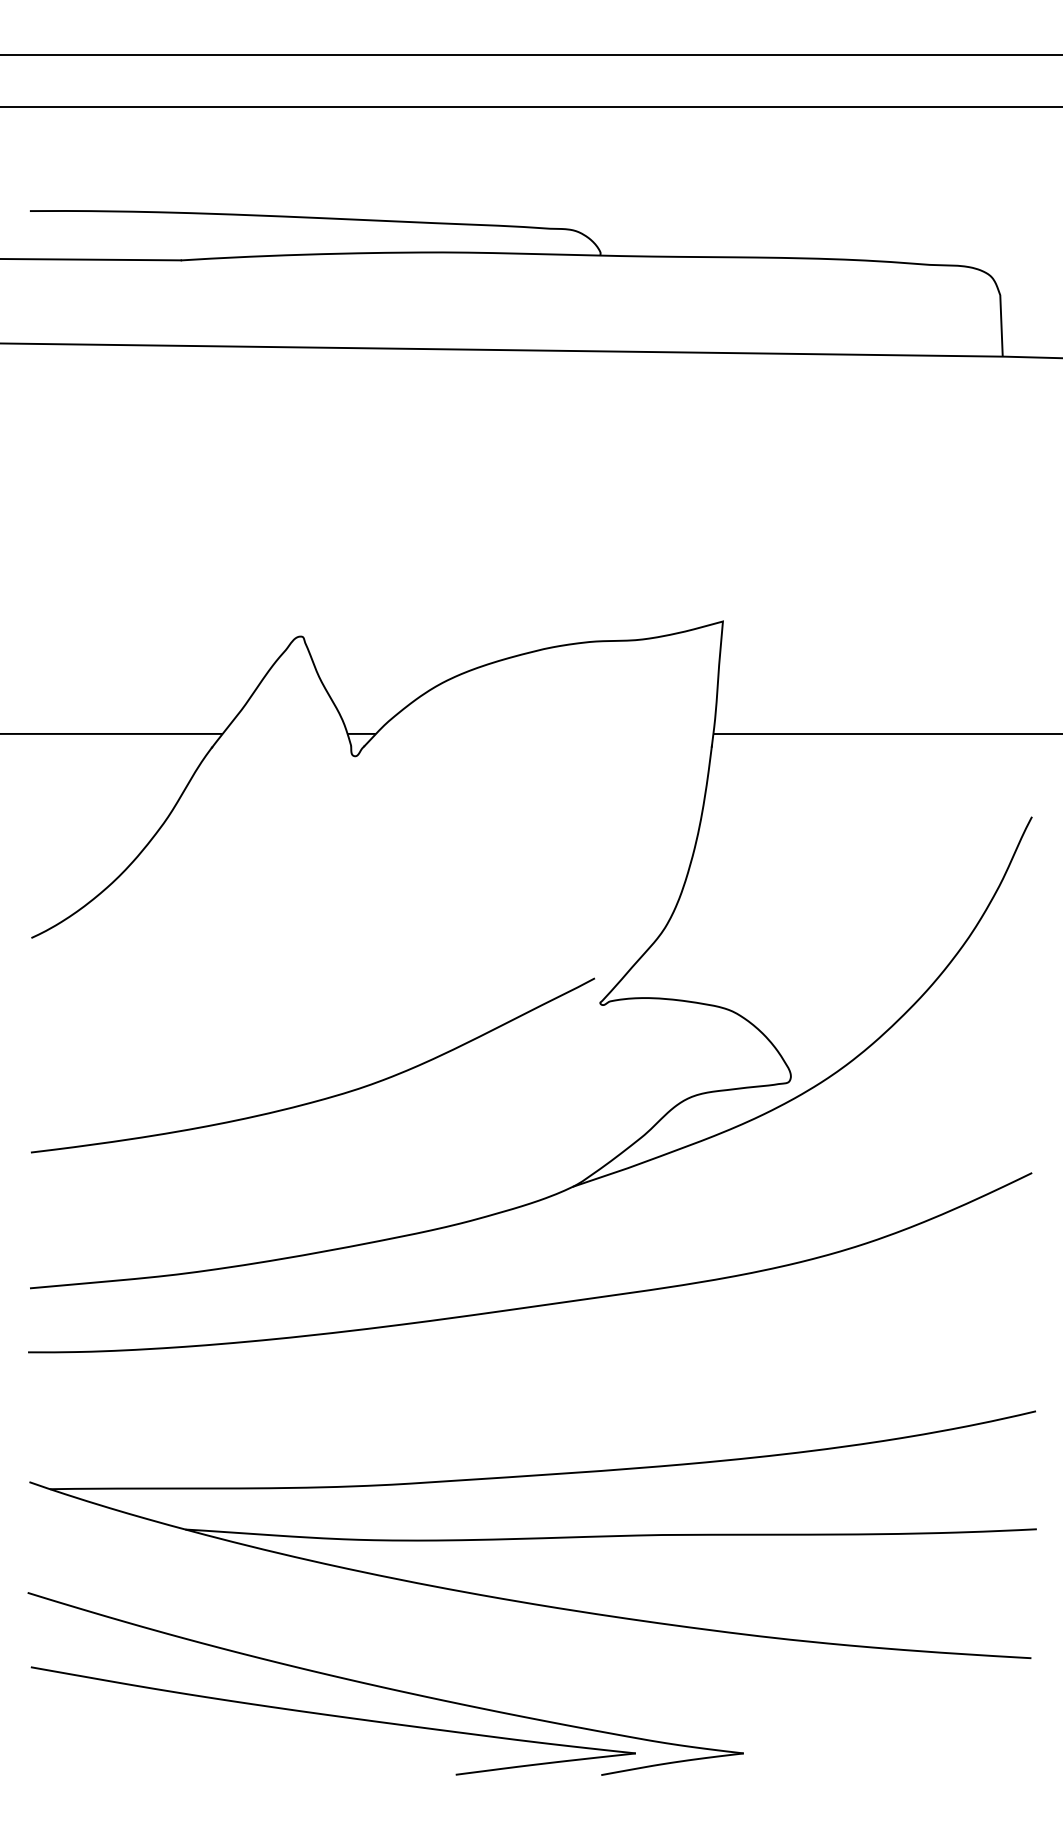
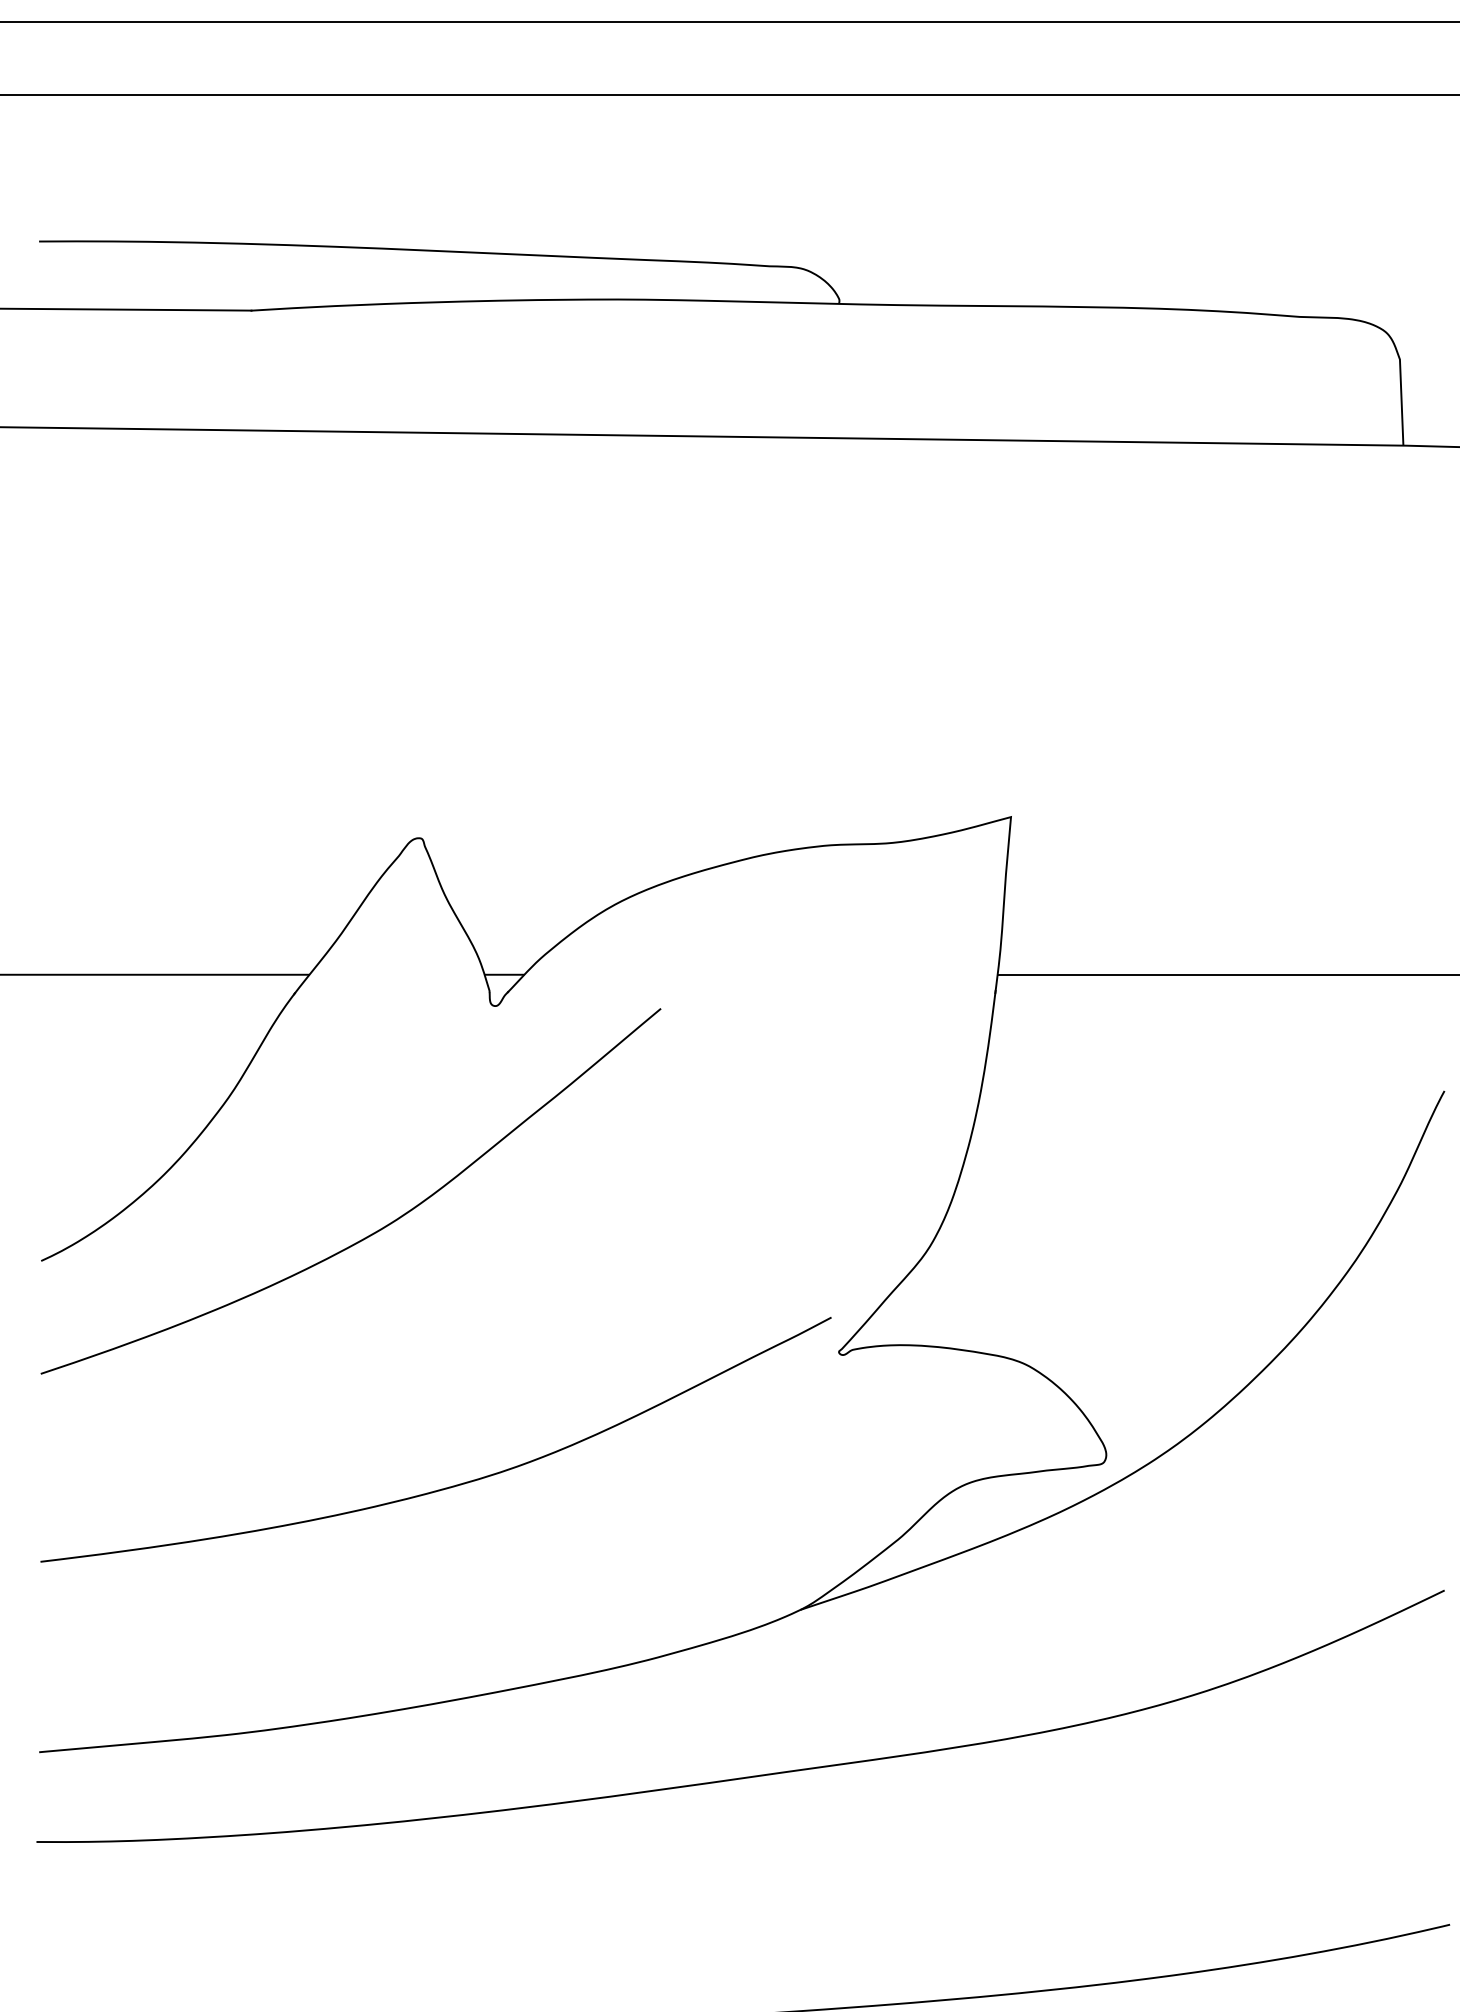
curve: (271, 915) -> (377, 1229), added

